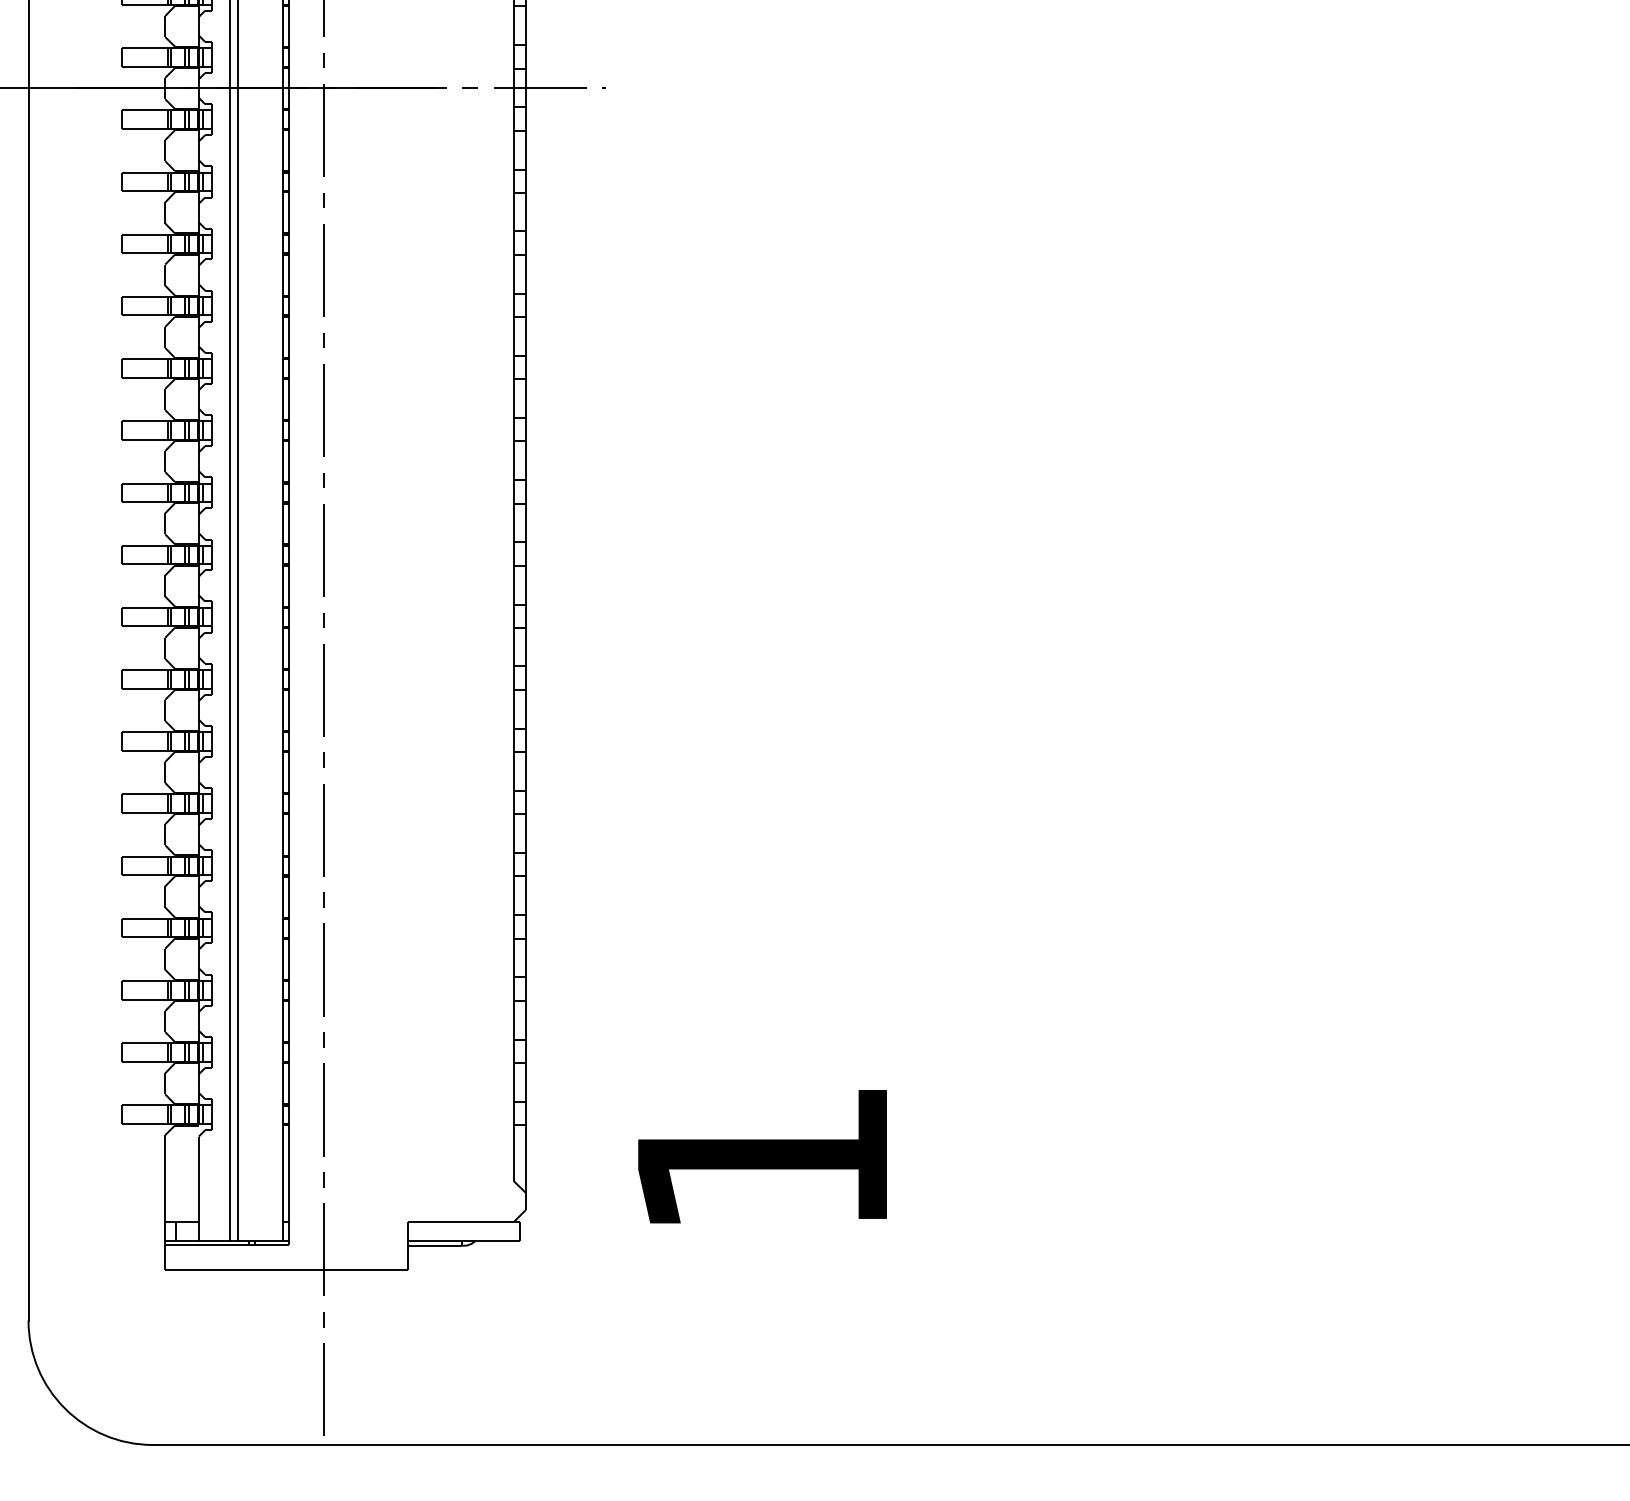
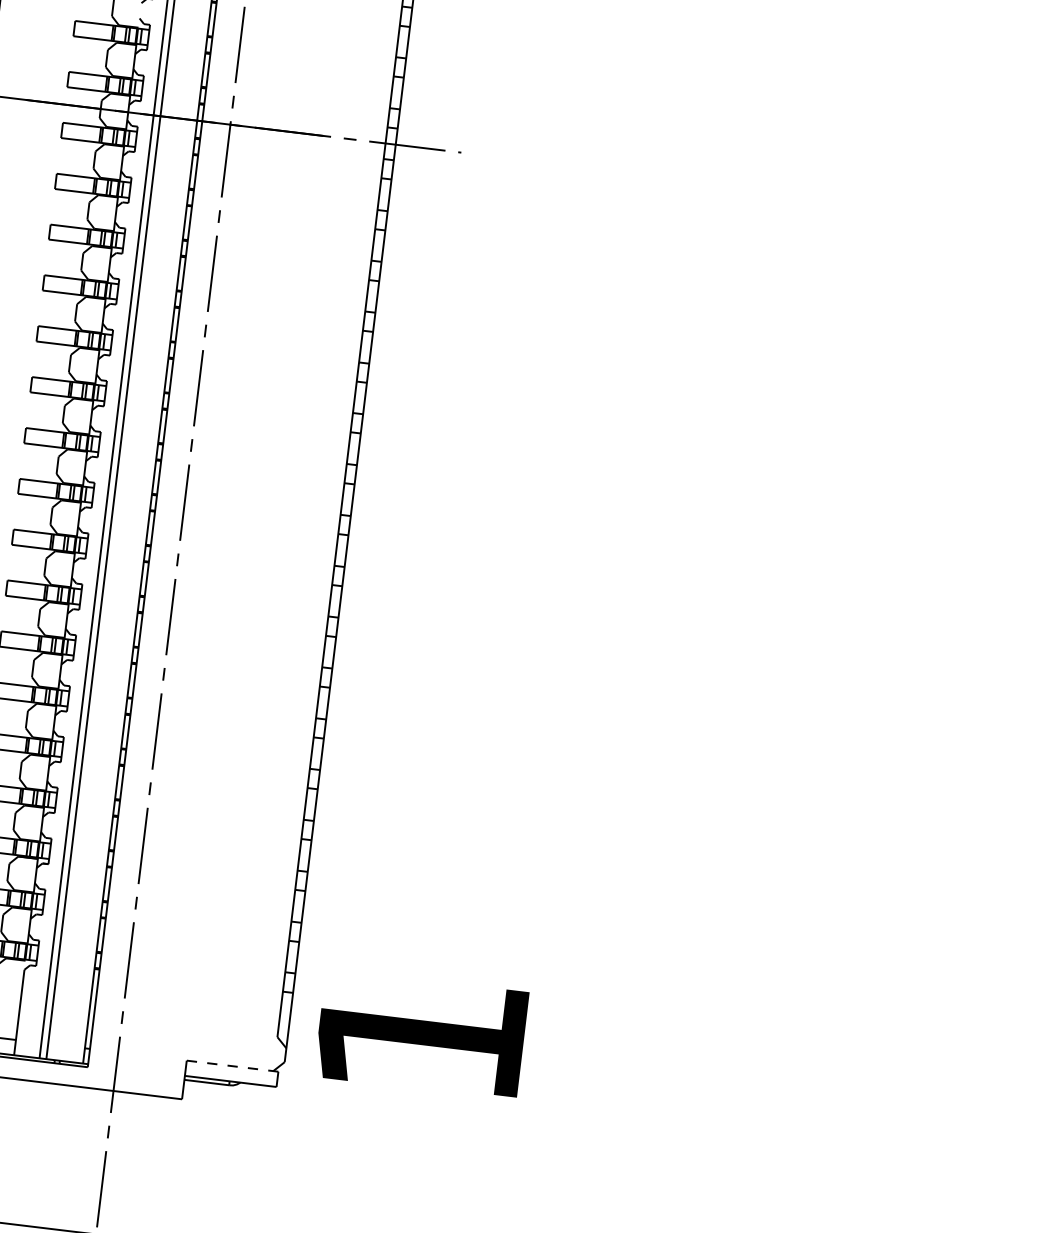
text: (762, 1156) -> (421, 1034), moved
line: (463, 1222) -> (232, 1066), solid -> dashed

